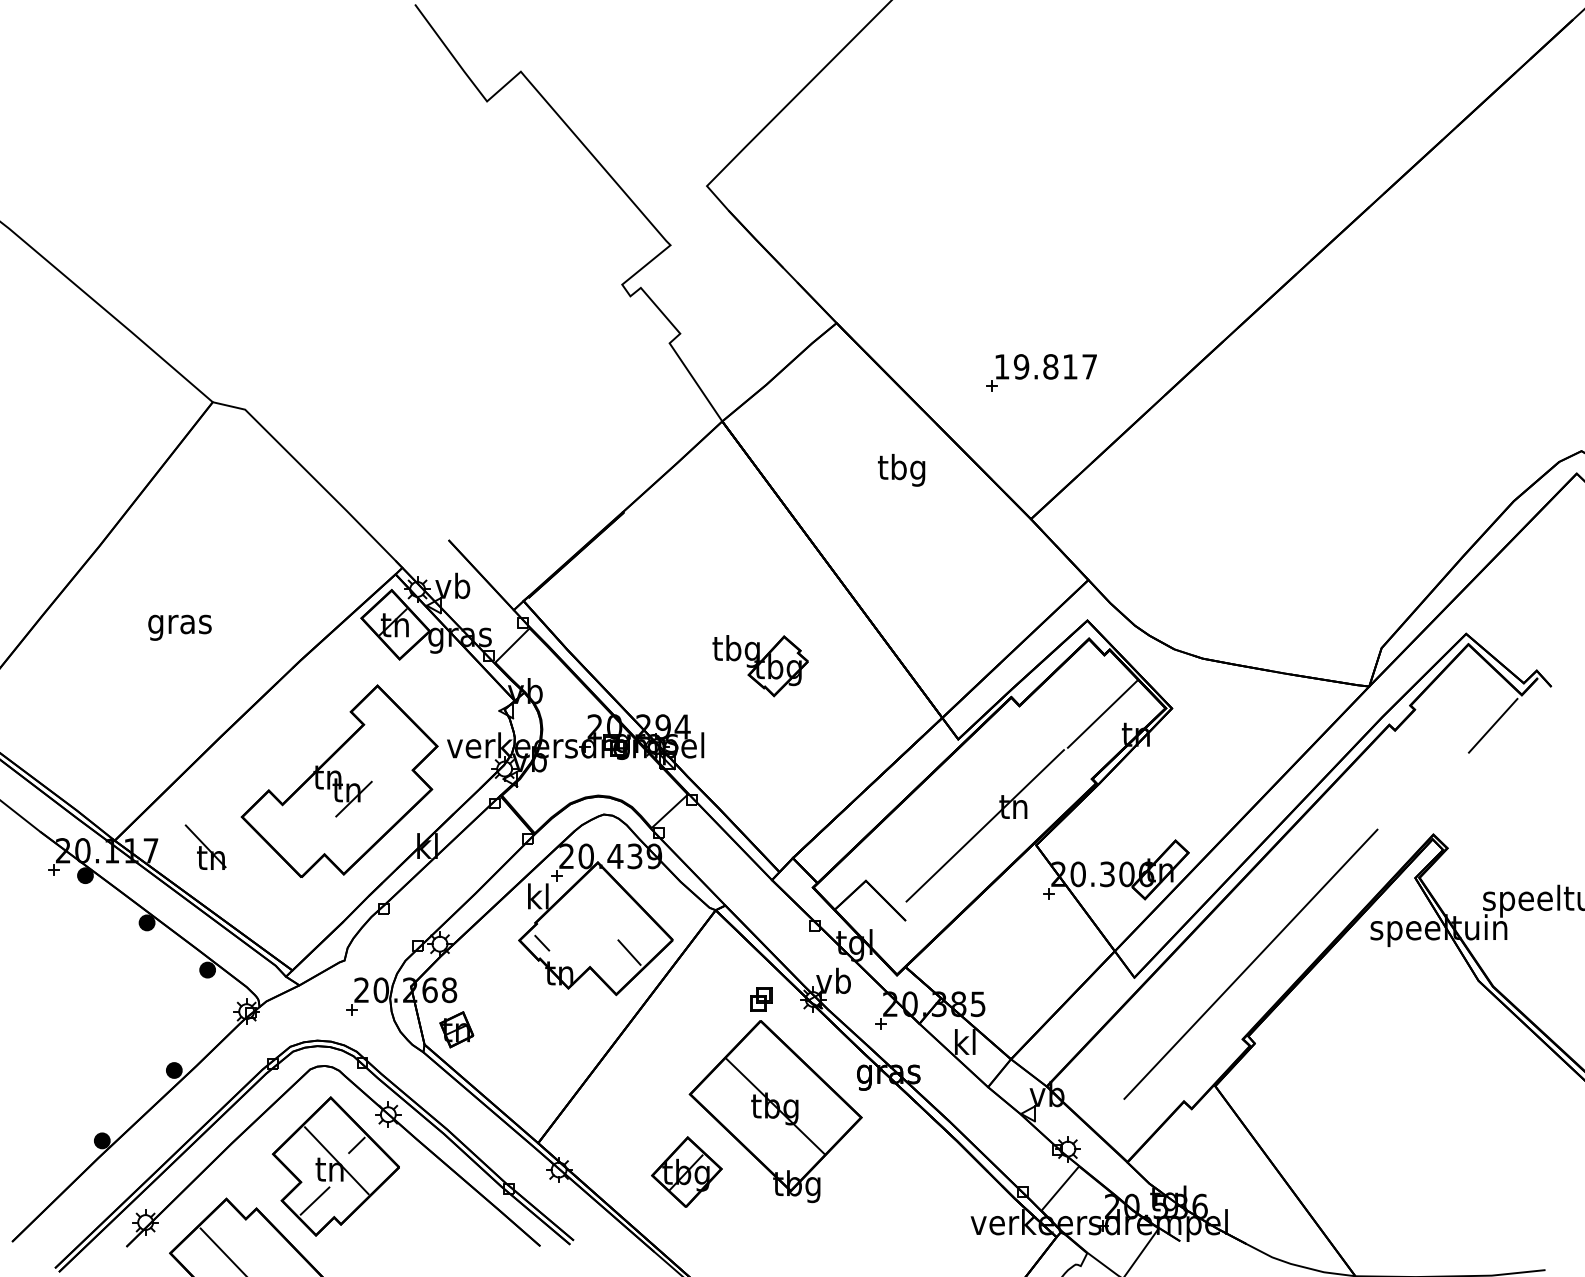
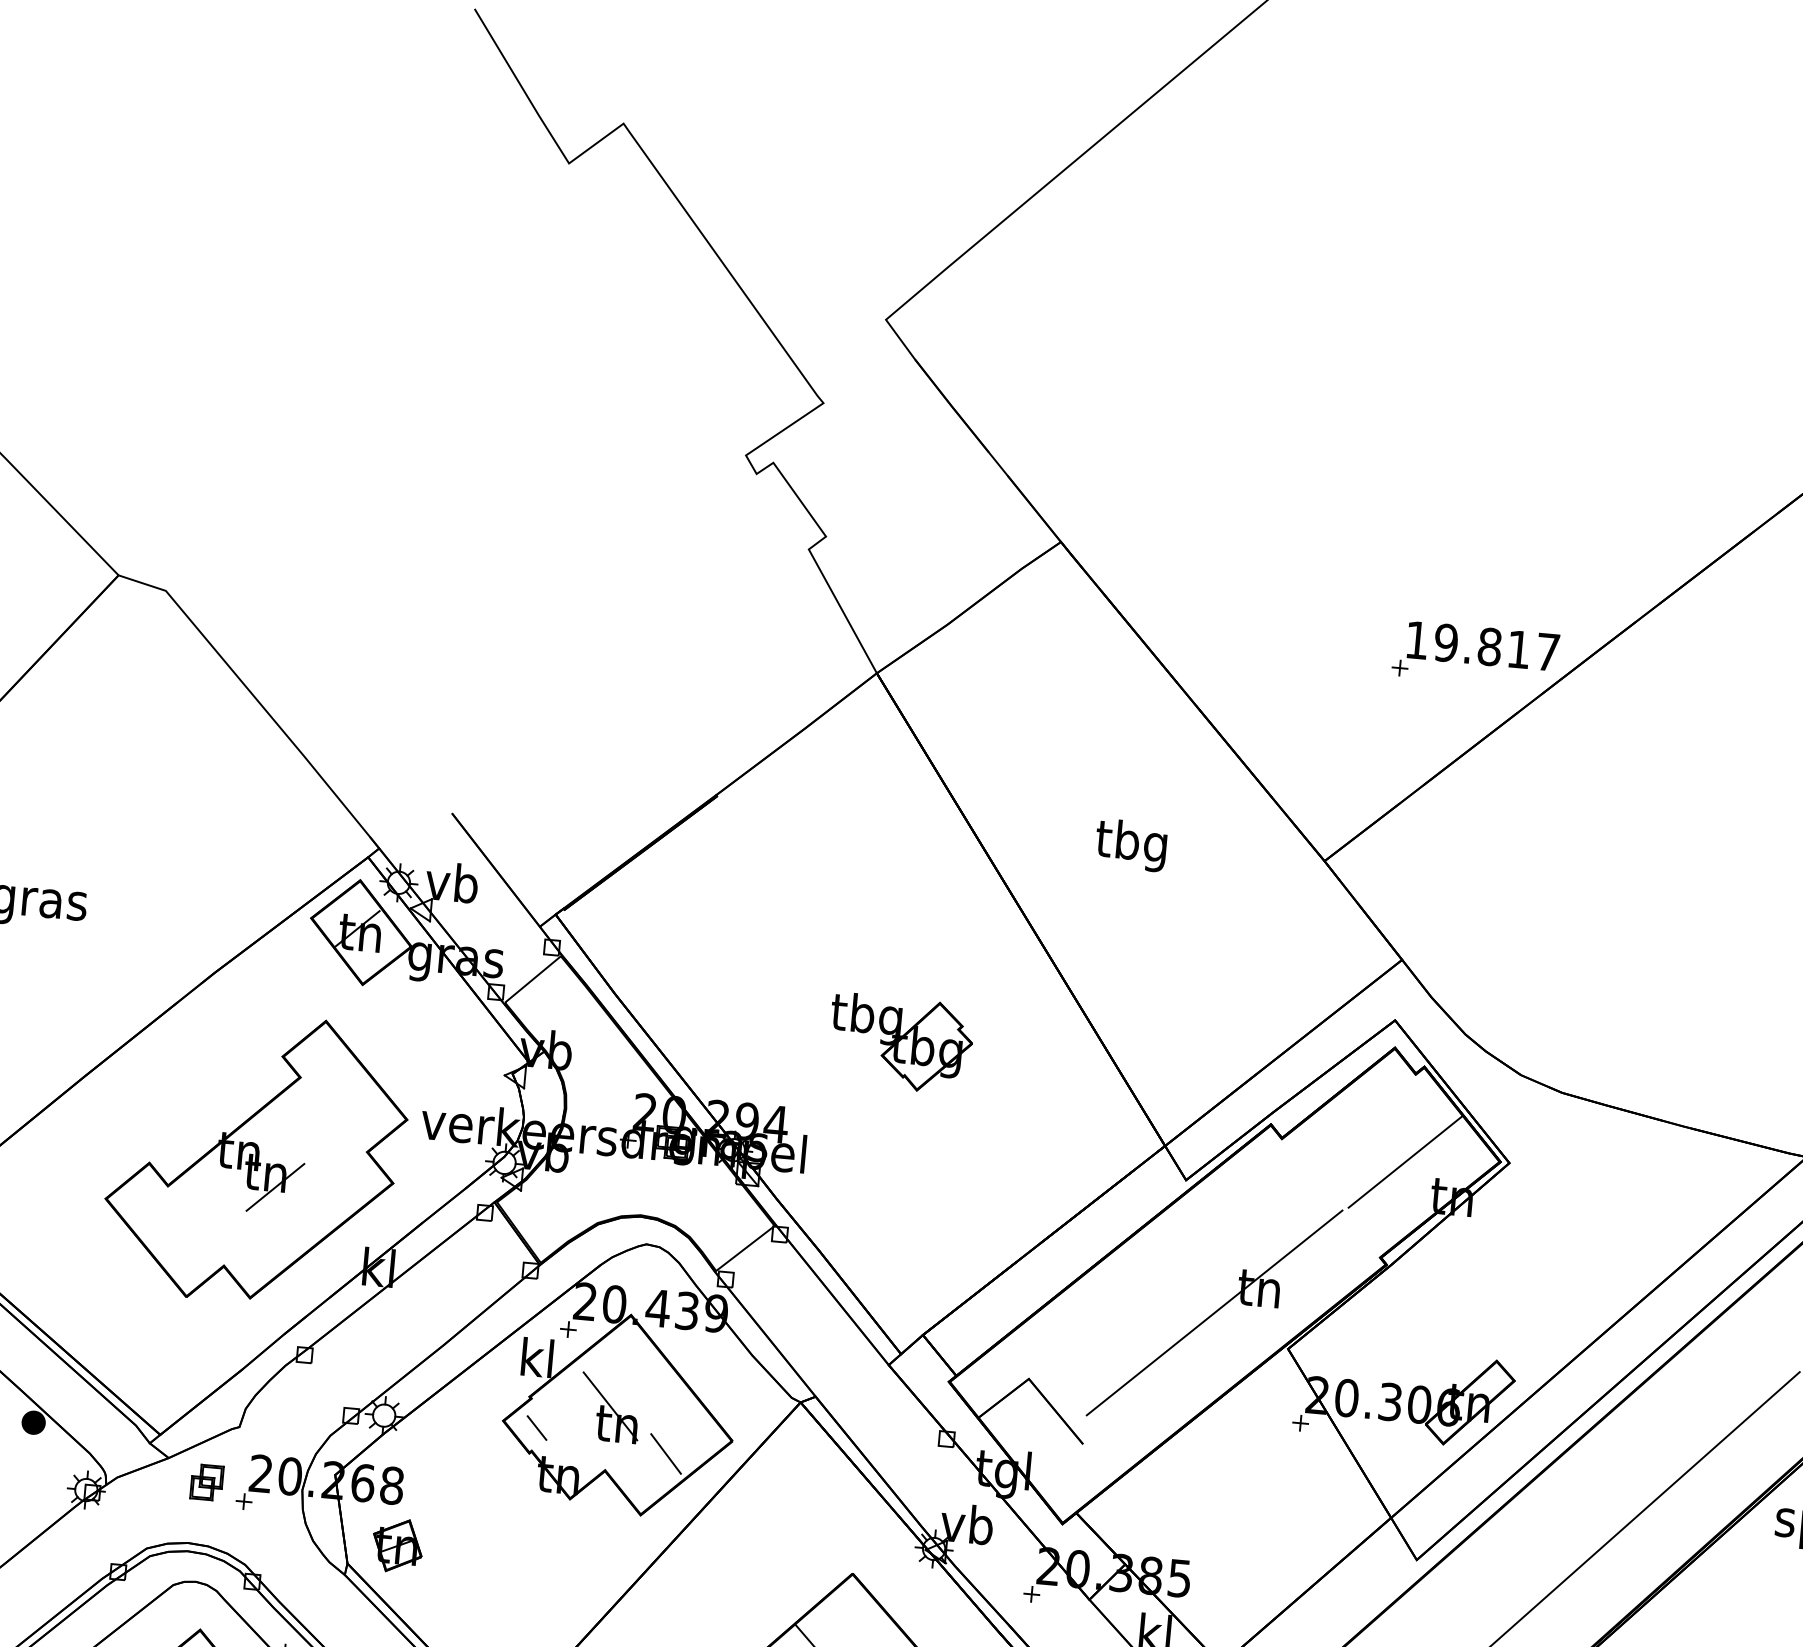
part: (1041, 372) -> (1475, 654), moved
text: (901, 470) -> (1131, 845), moved
part: (205, 846) -> (610, 1406), moved
part: (761, 999) -> (207, 1482), moved

